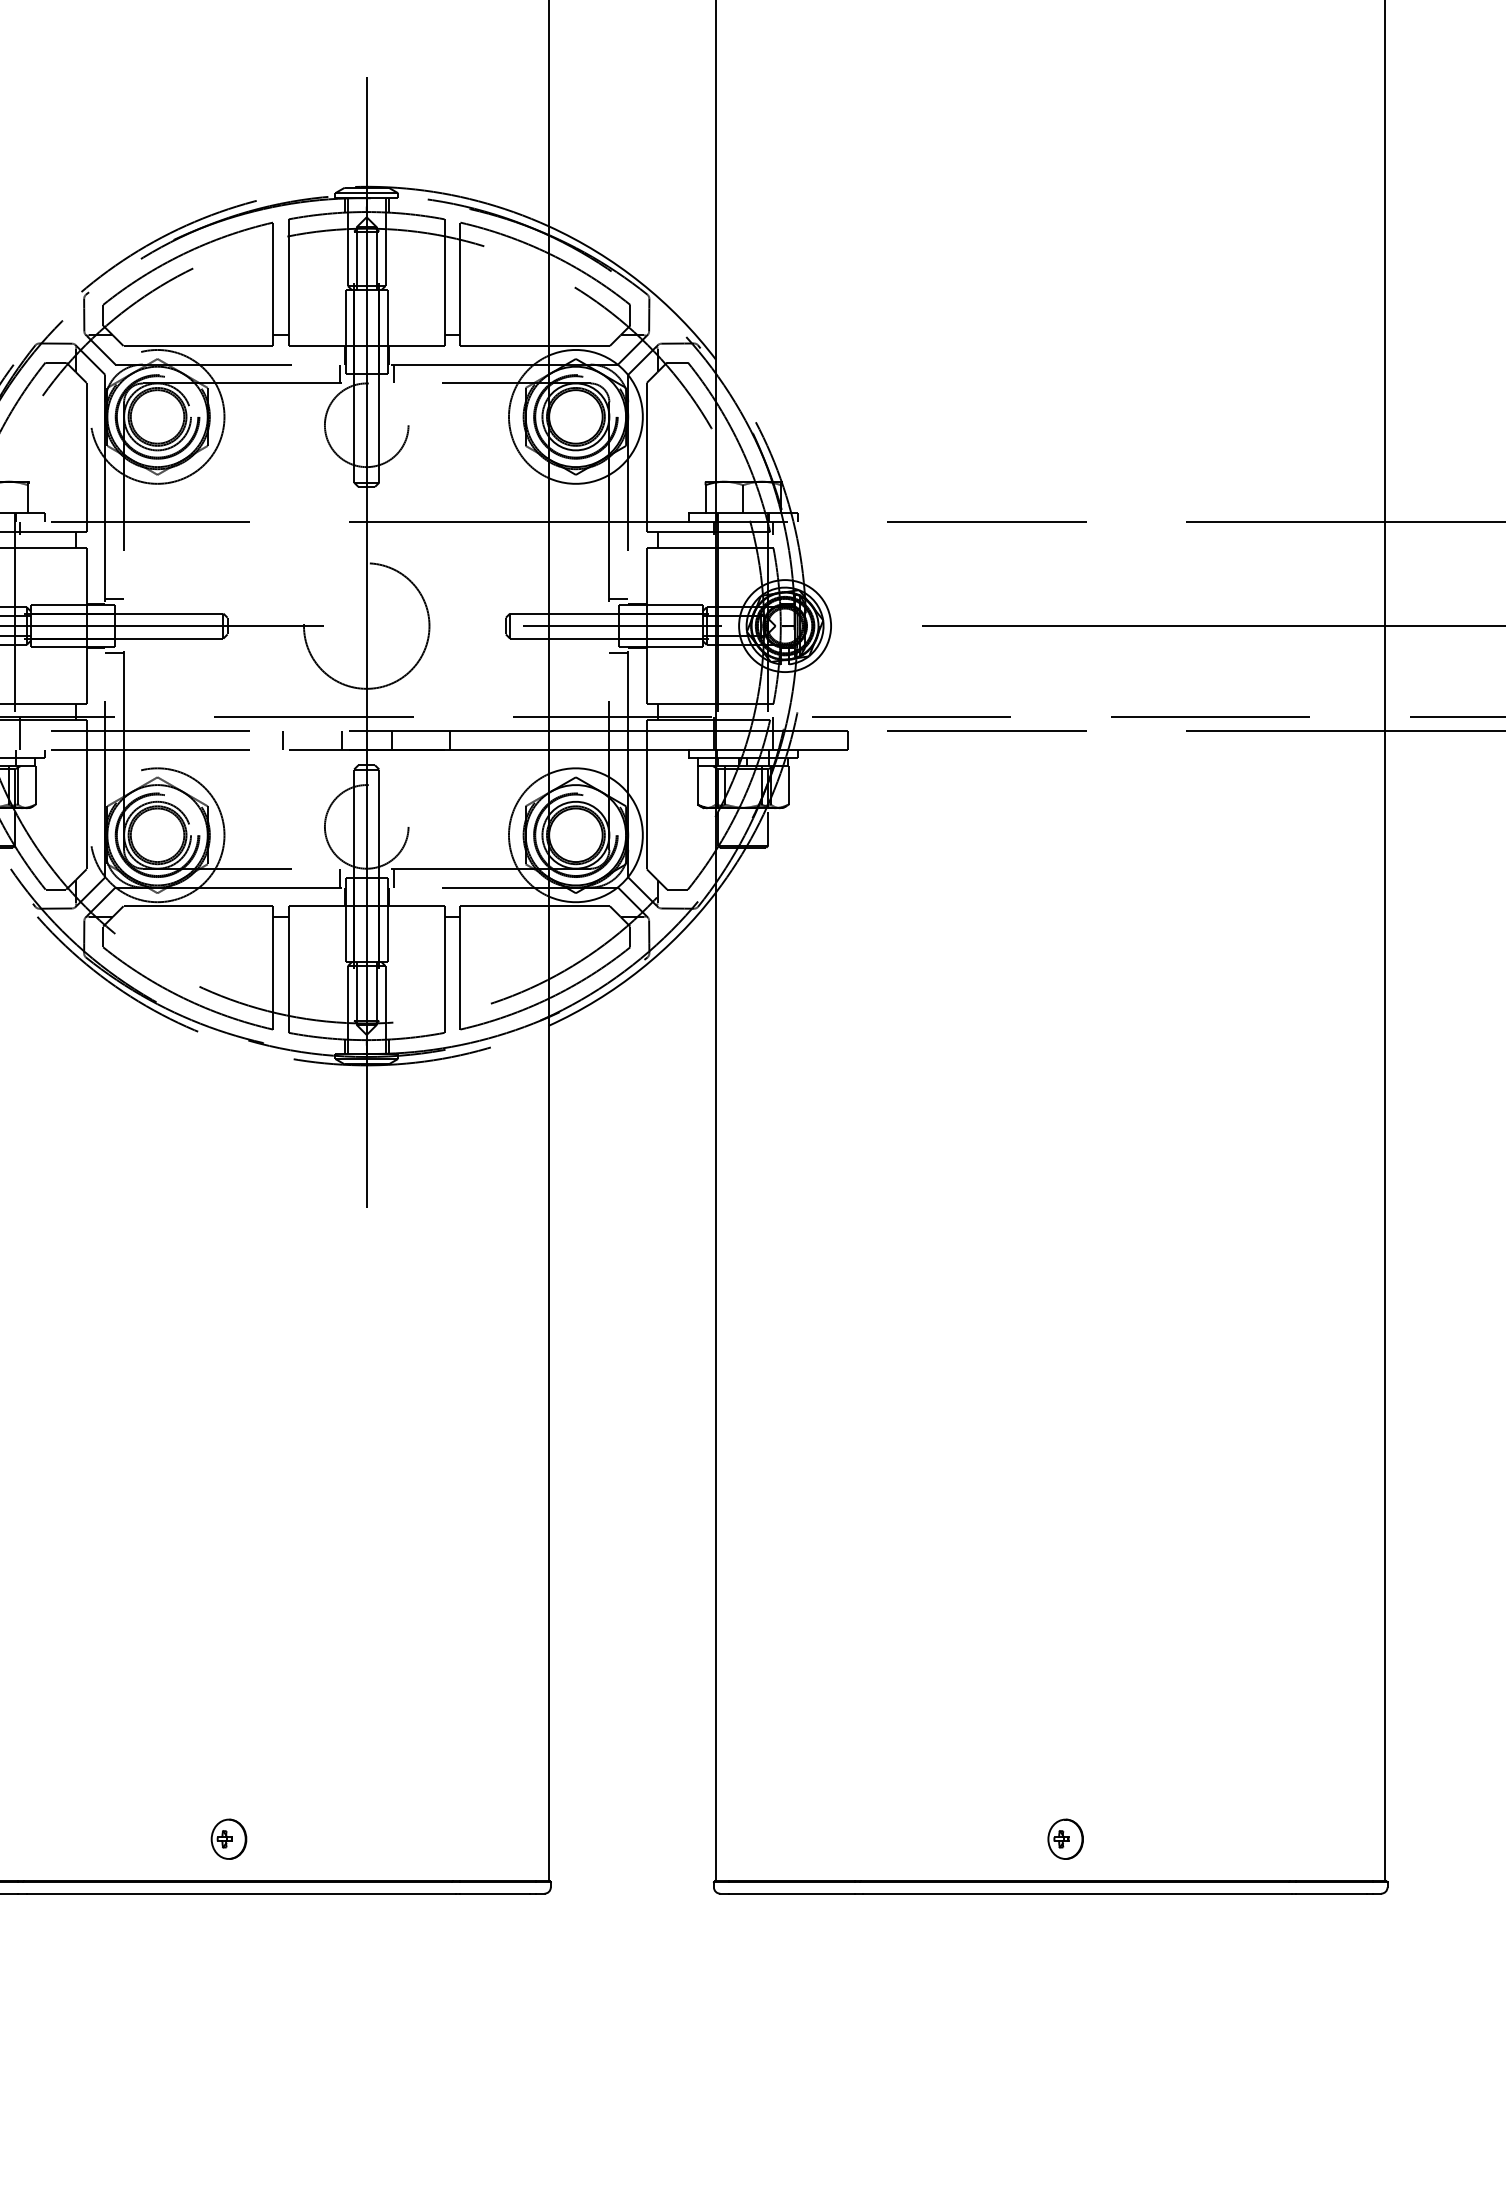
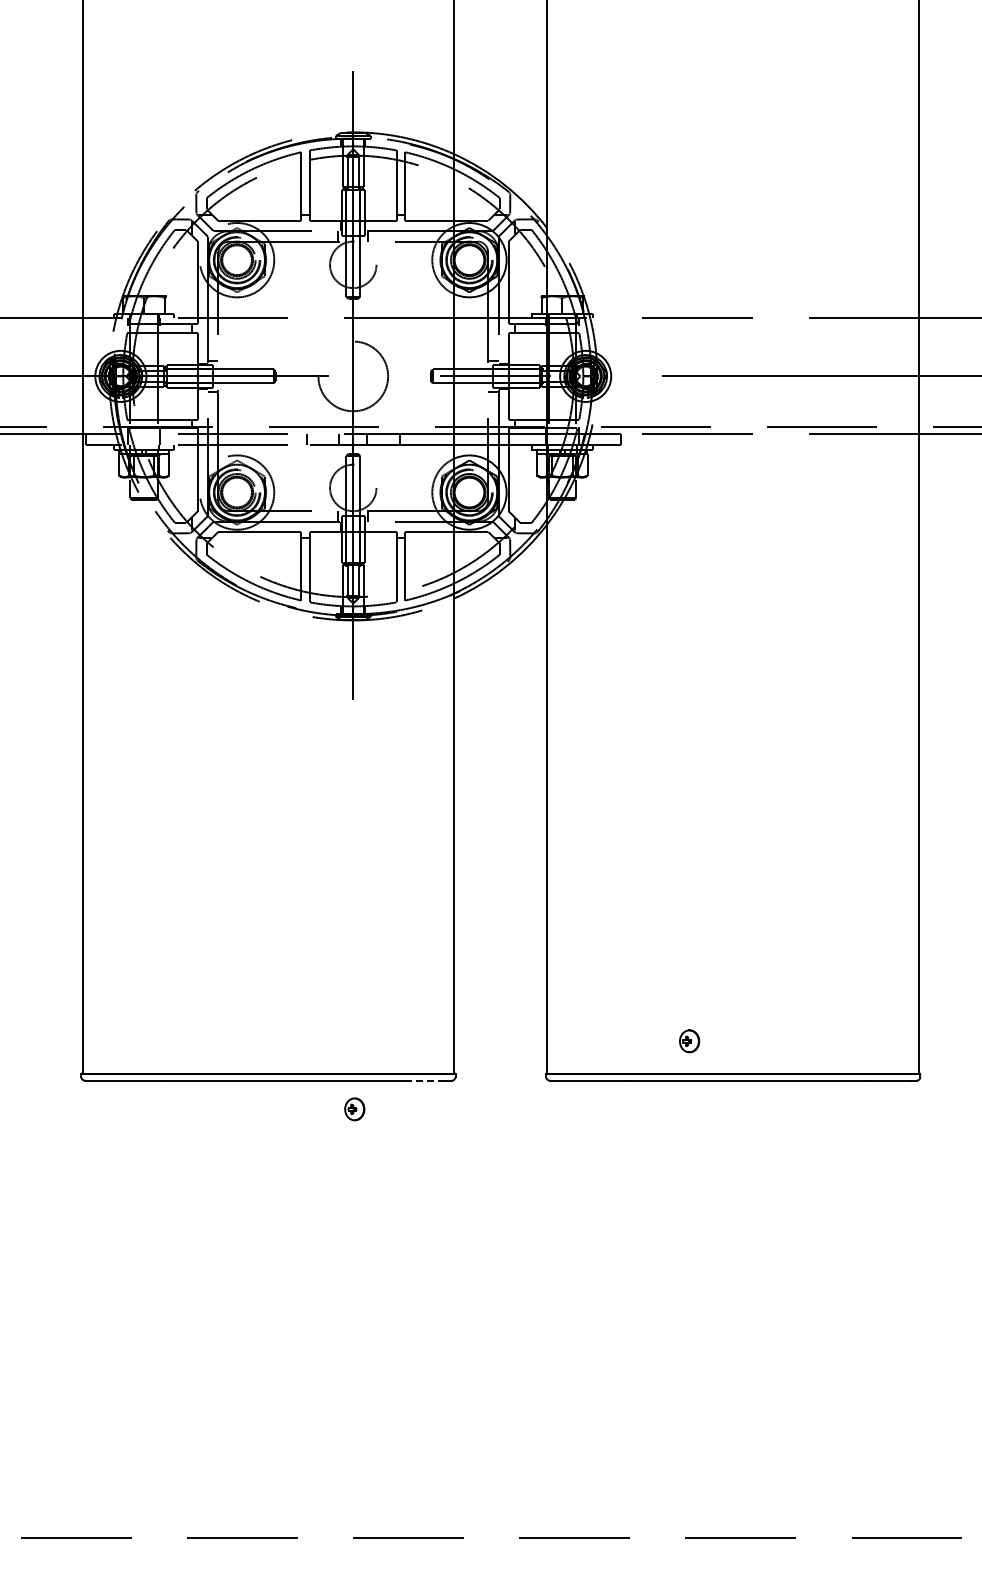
part: (228, 1839) -> (354, 1109), moved
part: (1065, 1839) -> (689, 1041), moved
line: (494, 1893) -> (424, 1080), solid -> dashed

